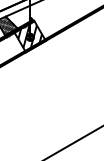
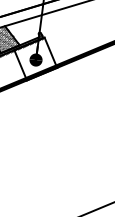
hatch: (29, 36) -> (34, 58), removed

